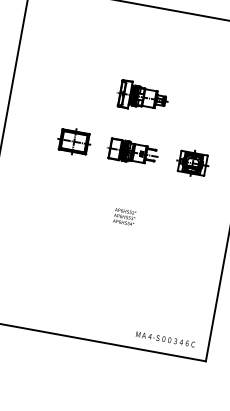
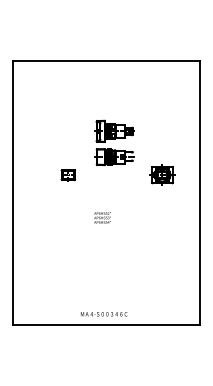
part: (74, 140) -> (68, 174), size x0.6
part: (132, 152) -> (114, 157), moved
text: (124, 216) -> (102, 217), moved
text: (165, 339) -> (104, 314), moved

